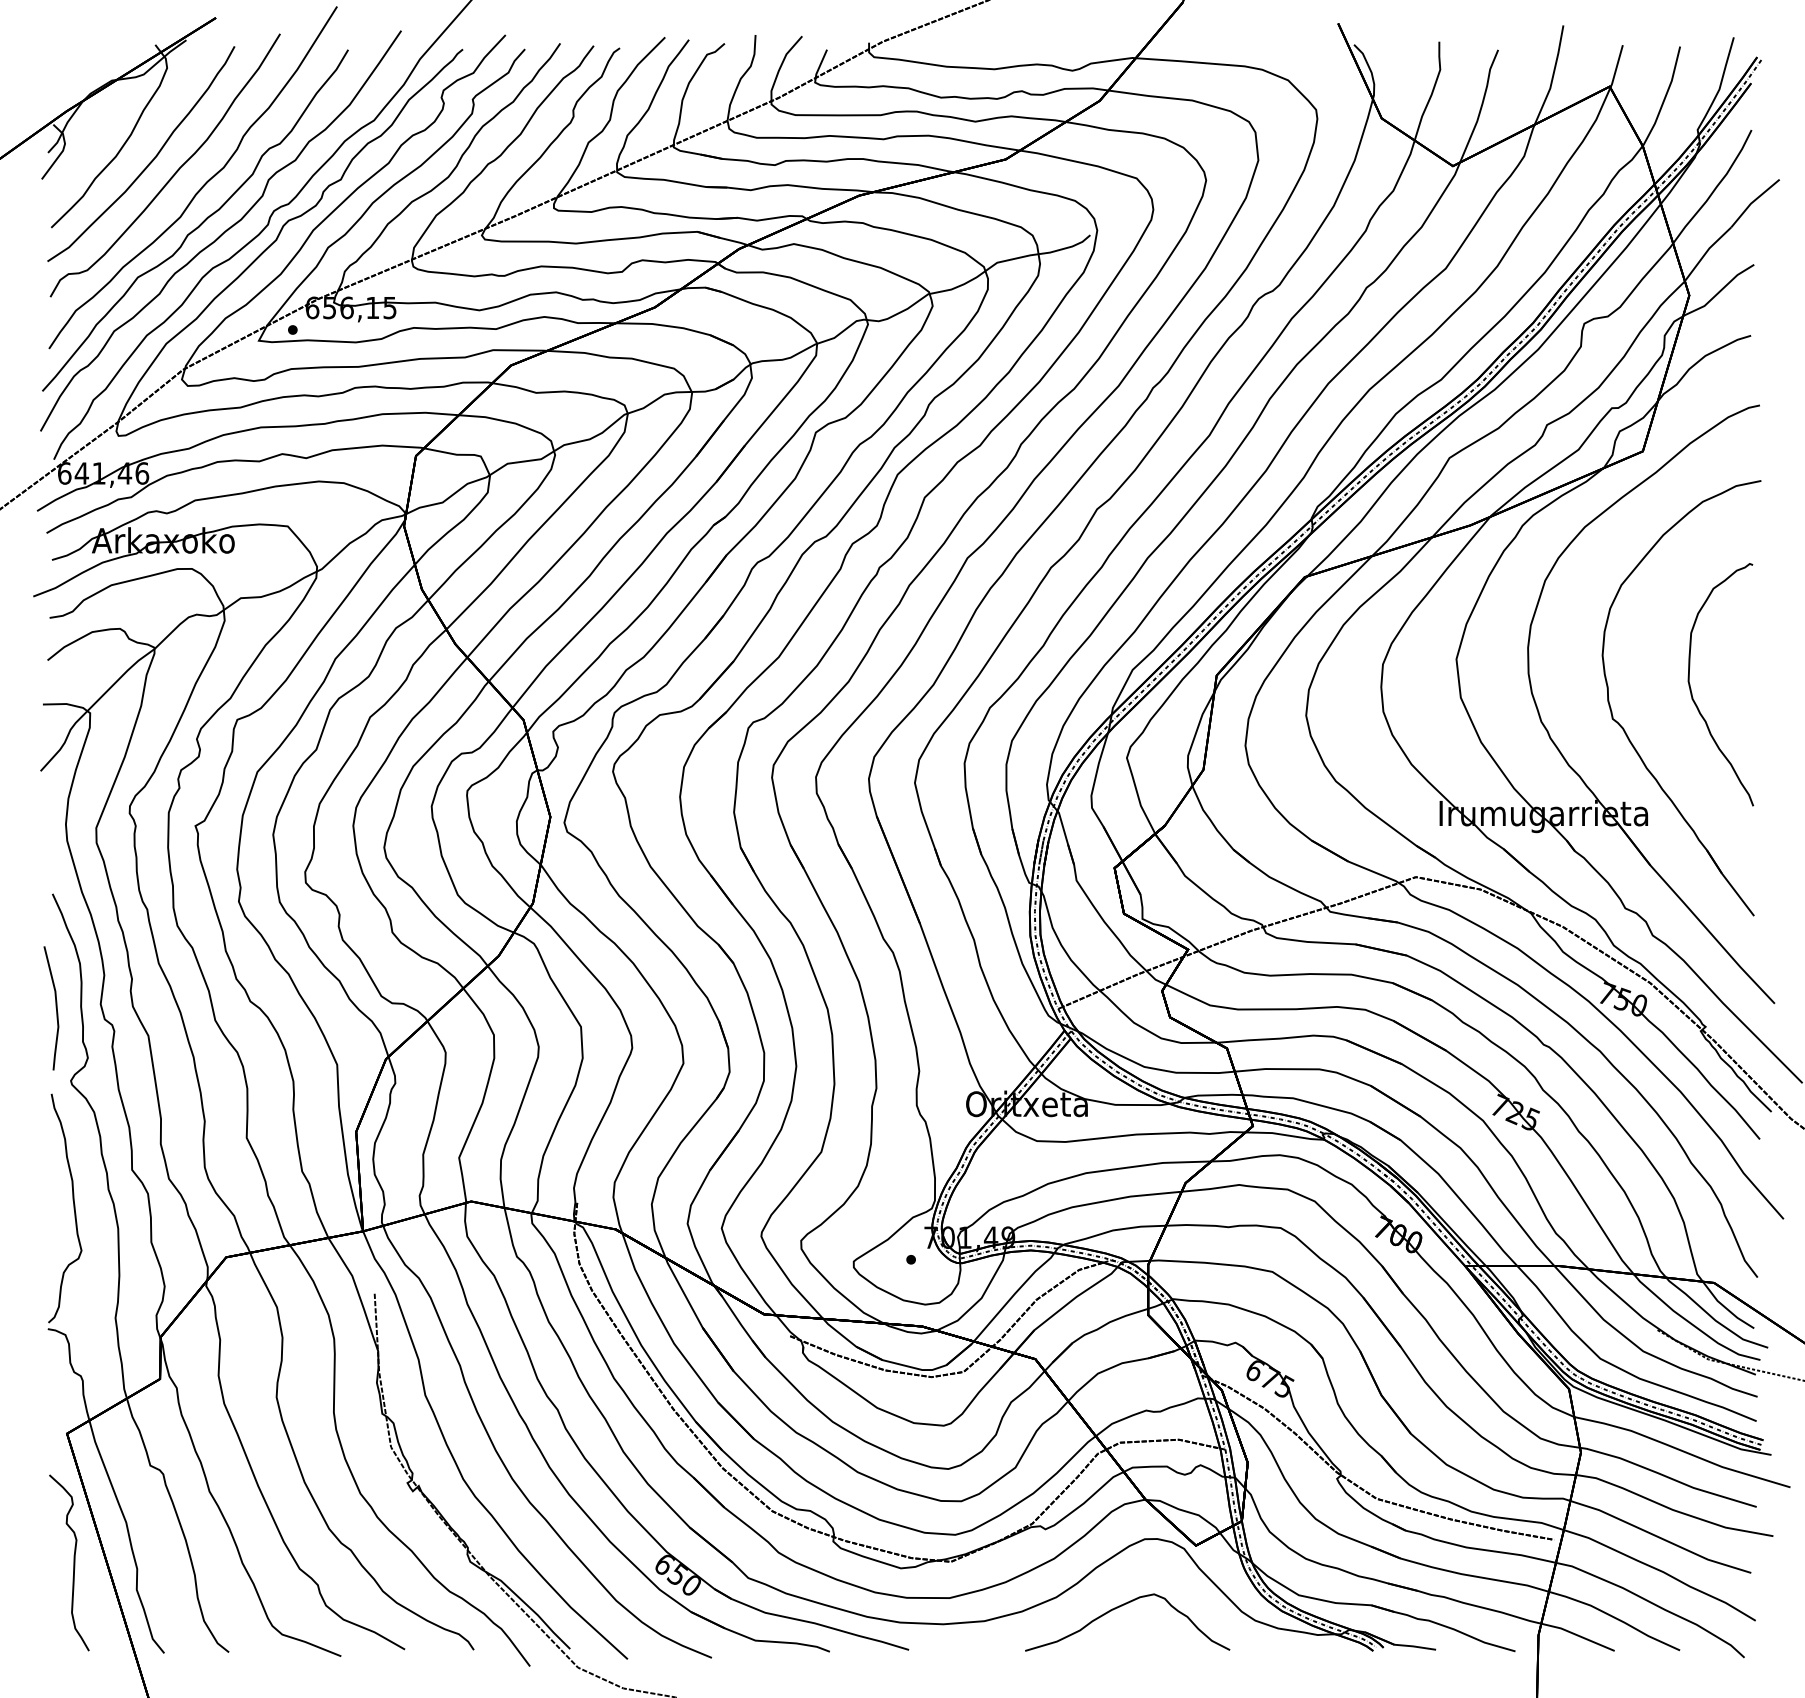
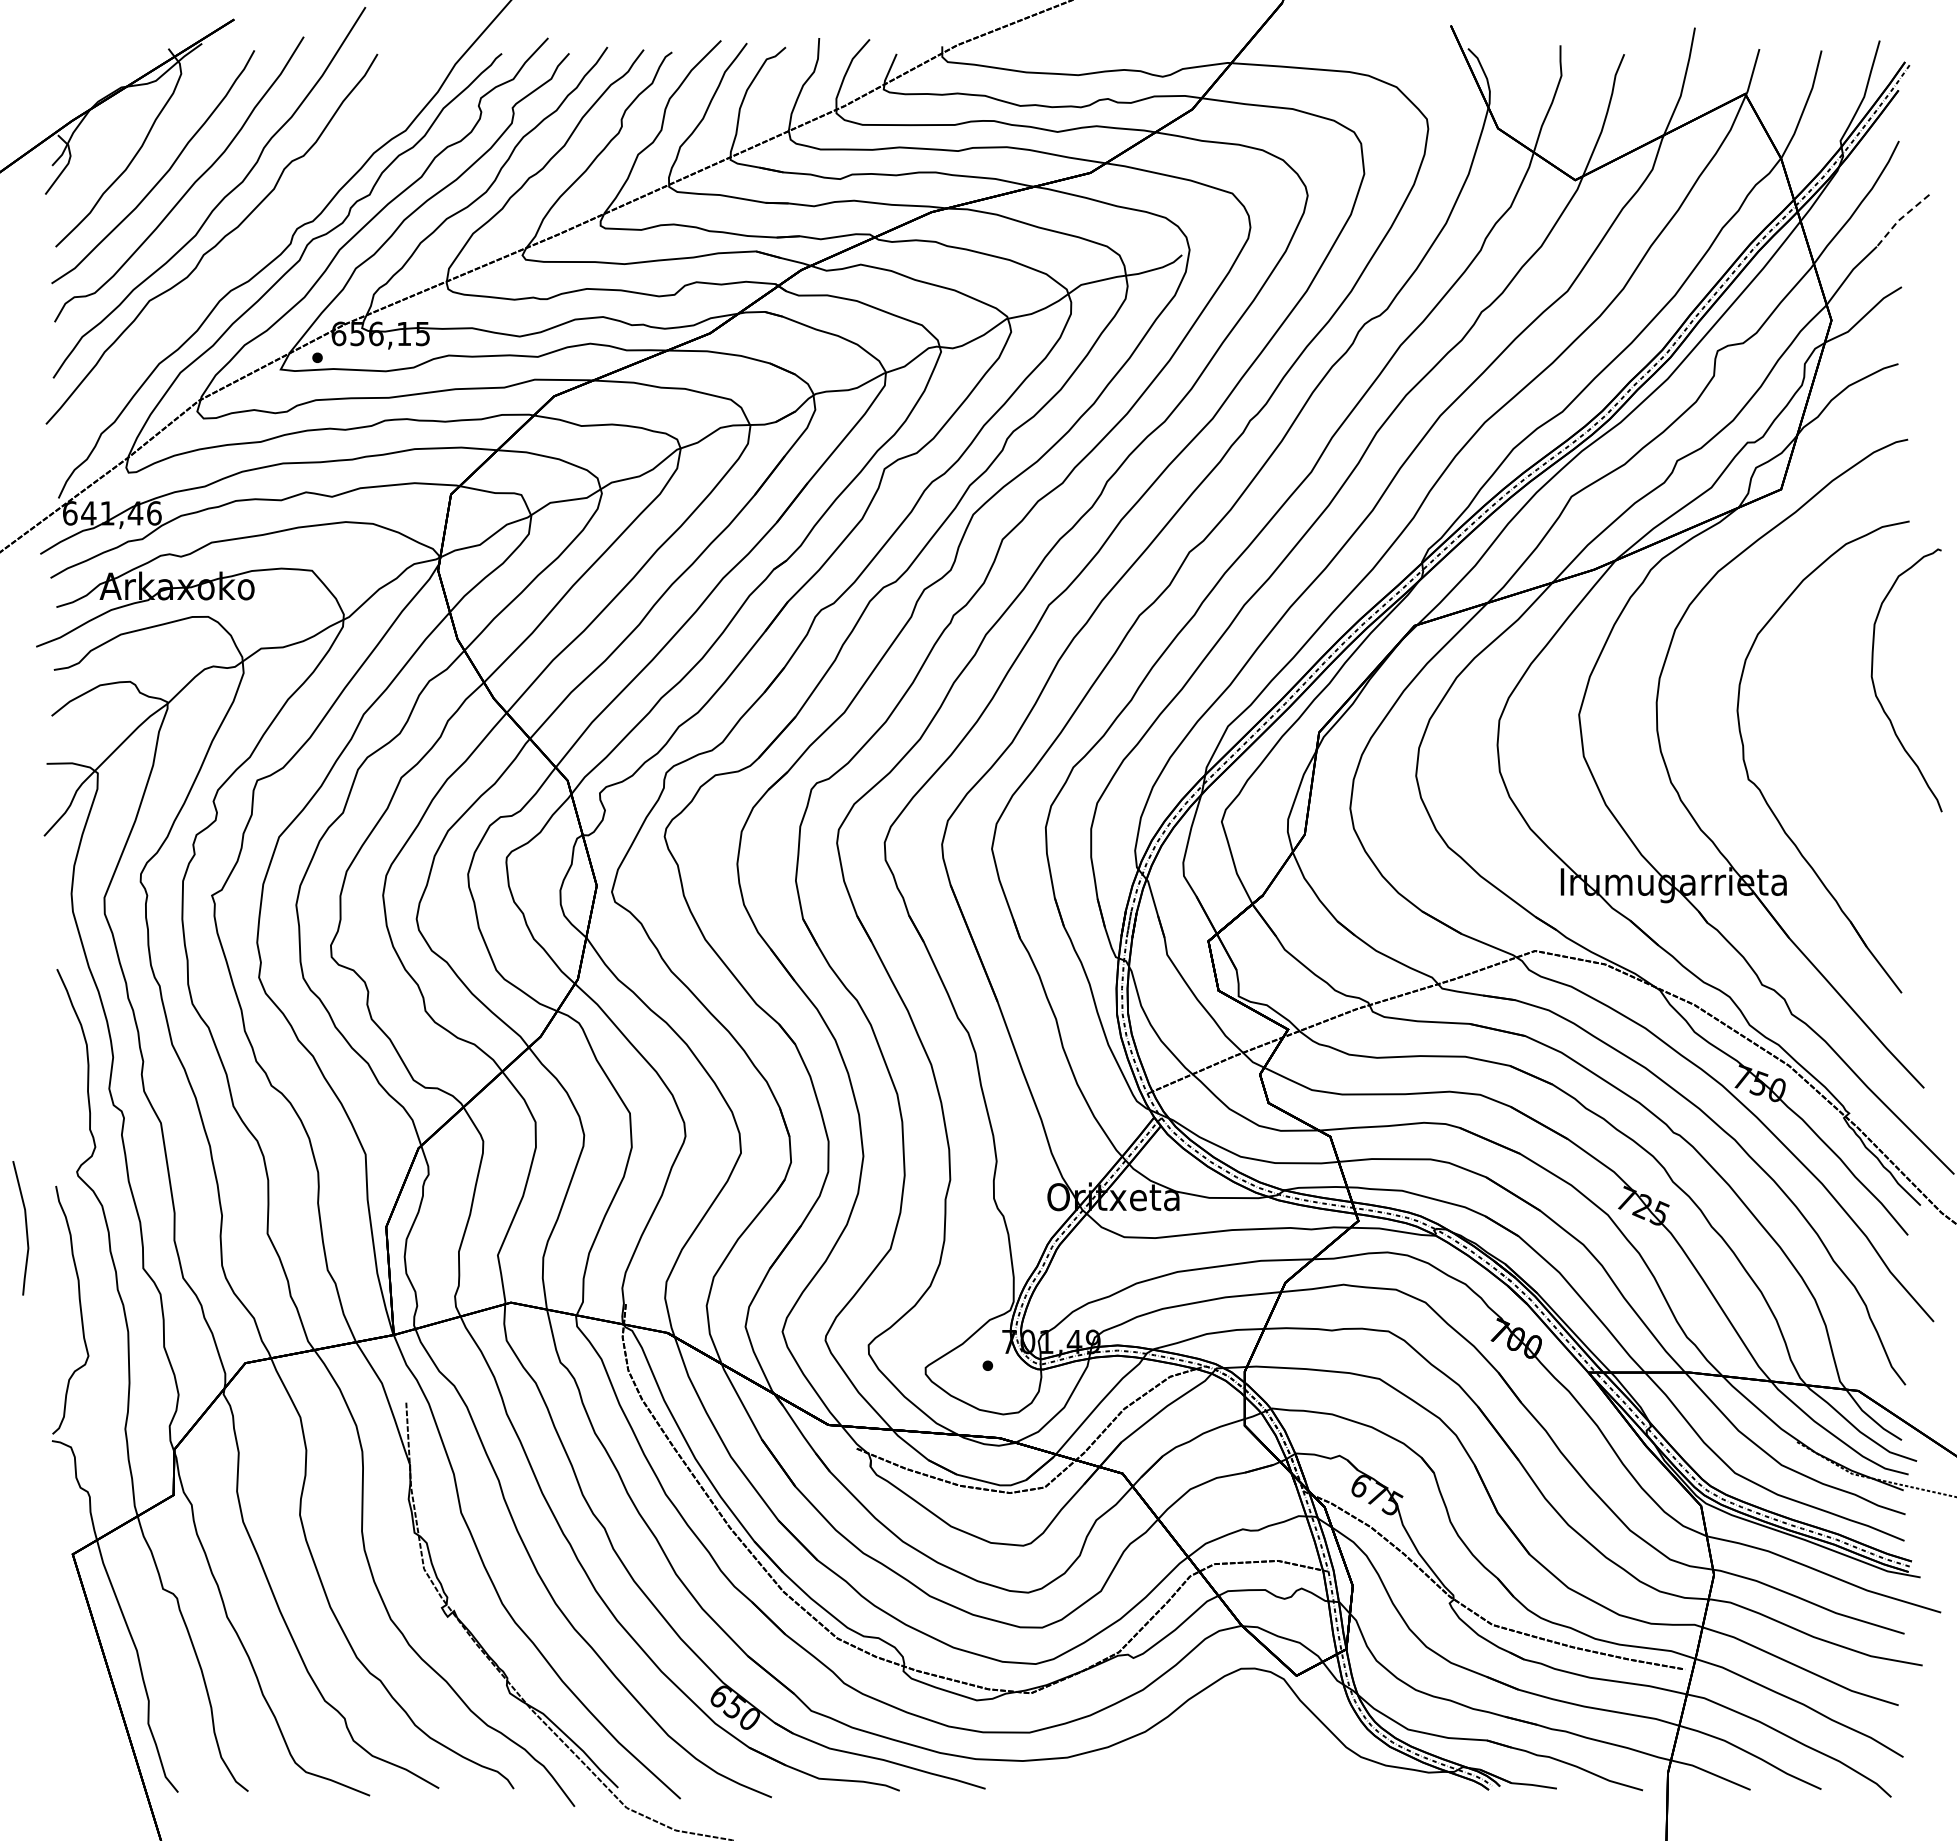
line: (1752, 202) -> (1900, 219), solid -> dashed
curve: (222, 232) -> (241, 252), removed
curve: (1692, 691) -> (1875, 687), moved
line: (55, 1008) -> (25, 1228), moved
curve: (73, 1562) -> (79, 1694), removed
curve: (1120, 1607) -> (1214, 1742), removed

